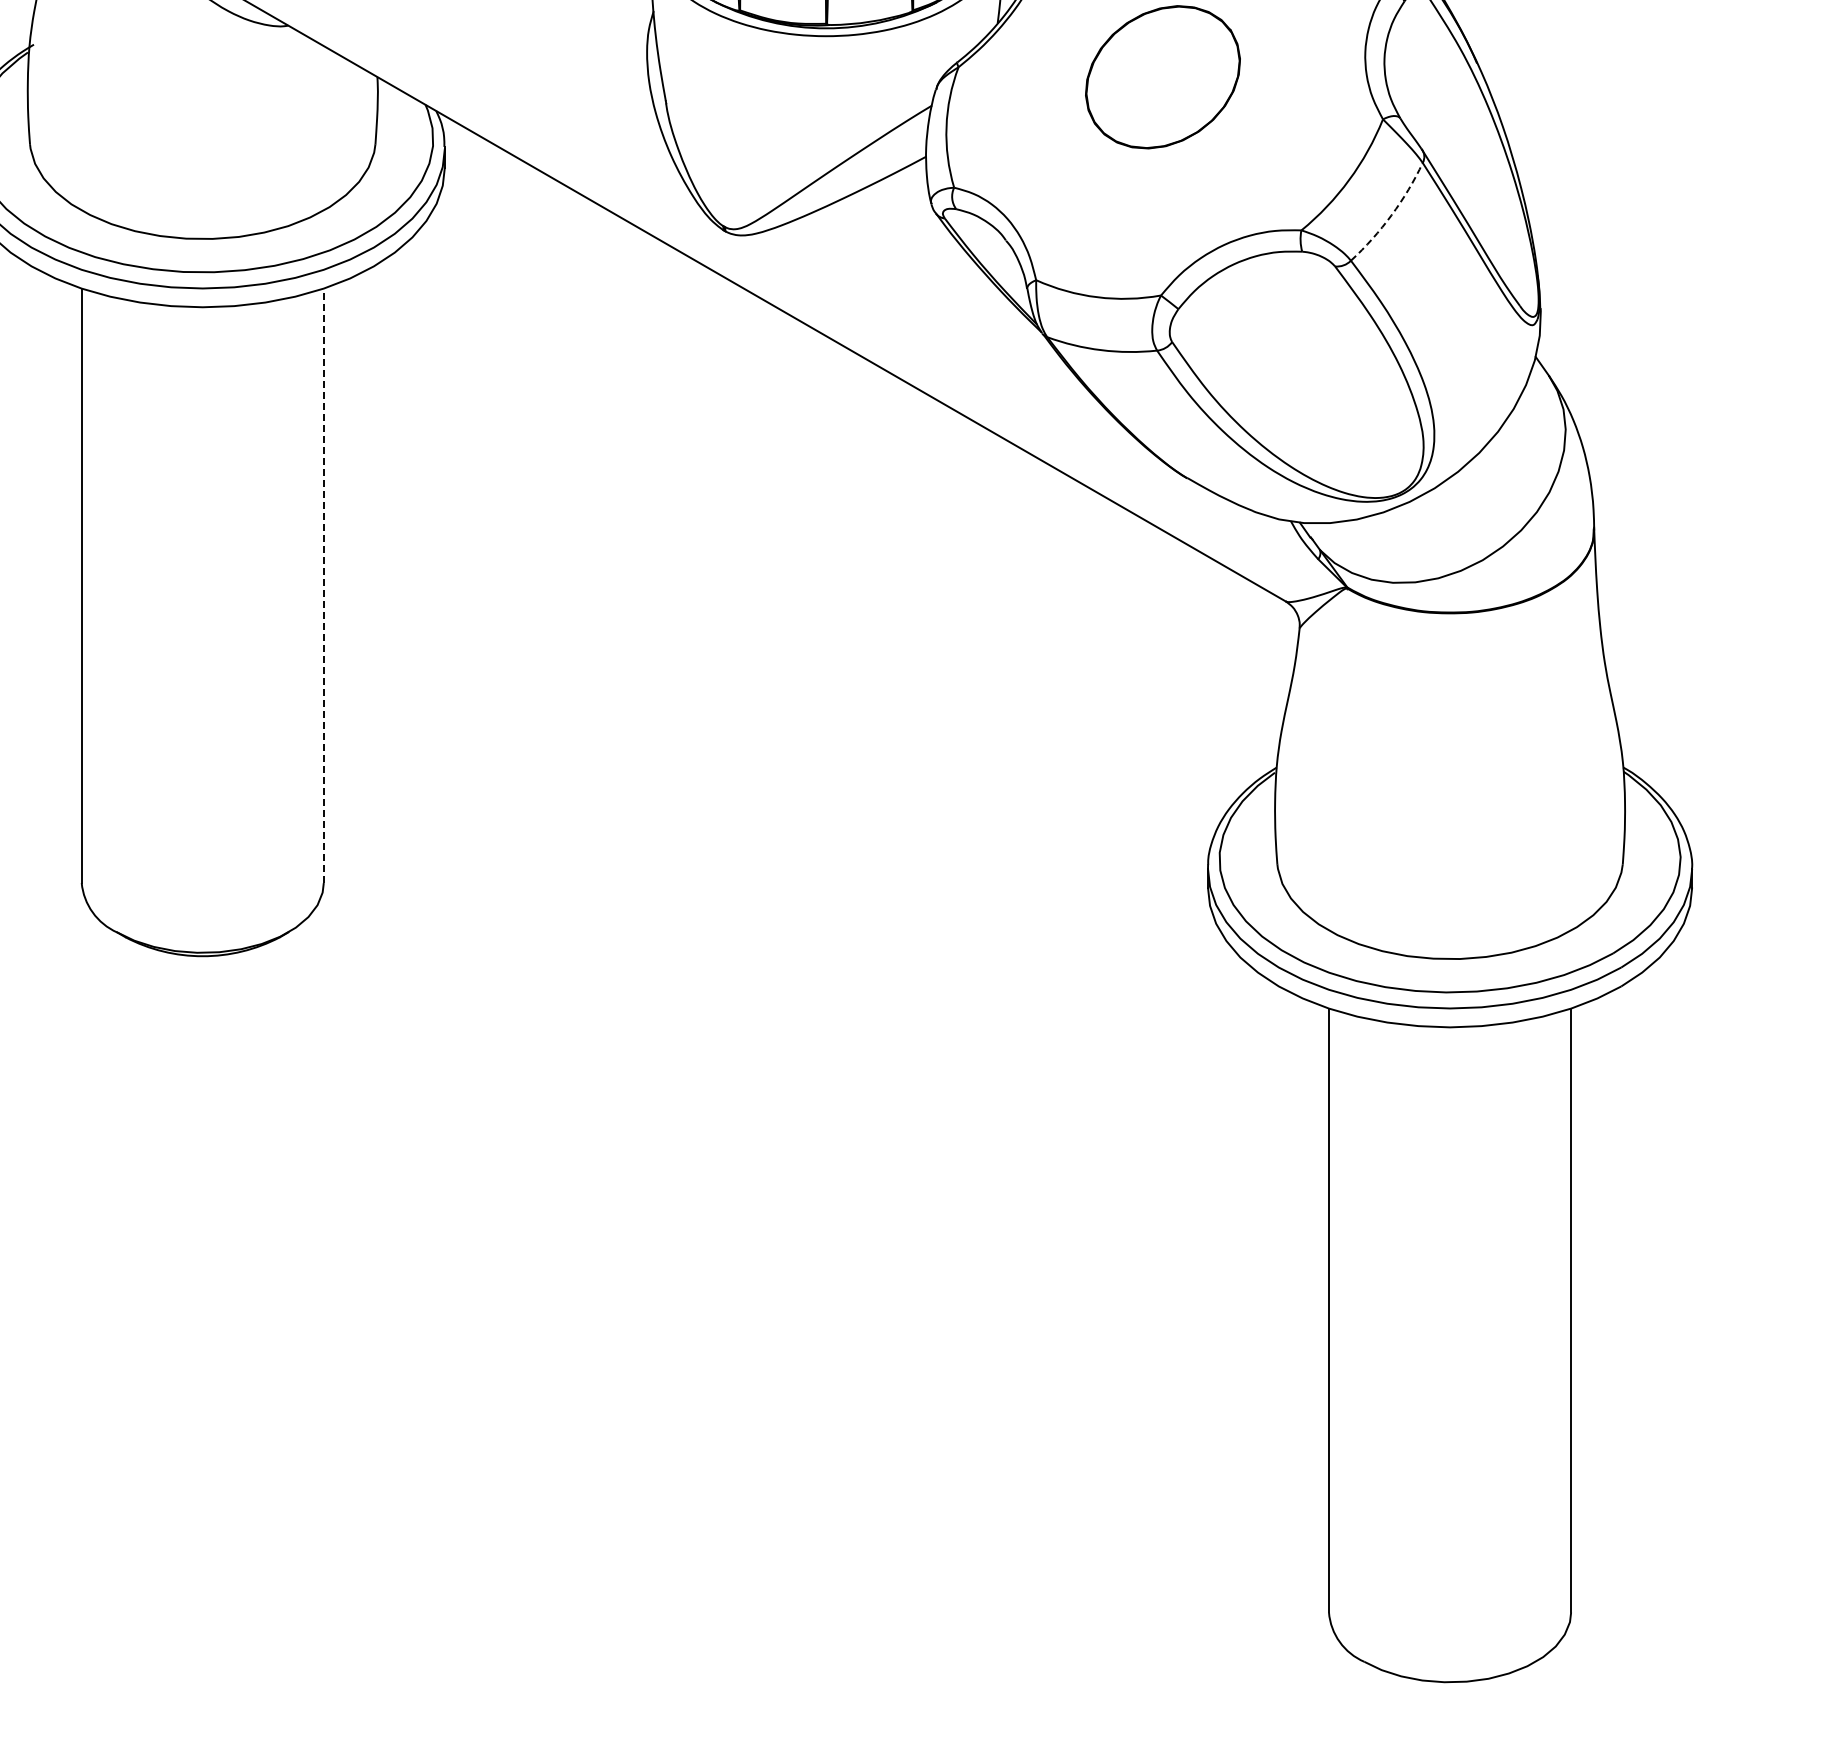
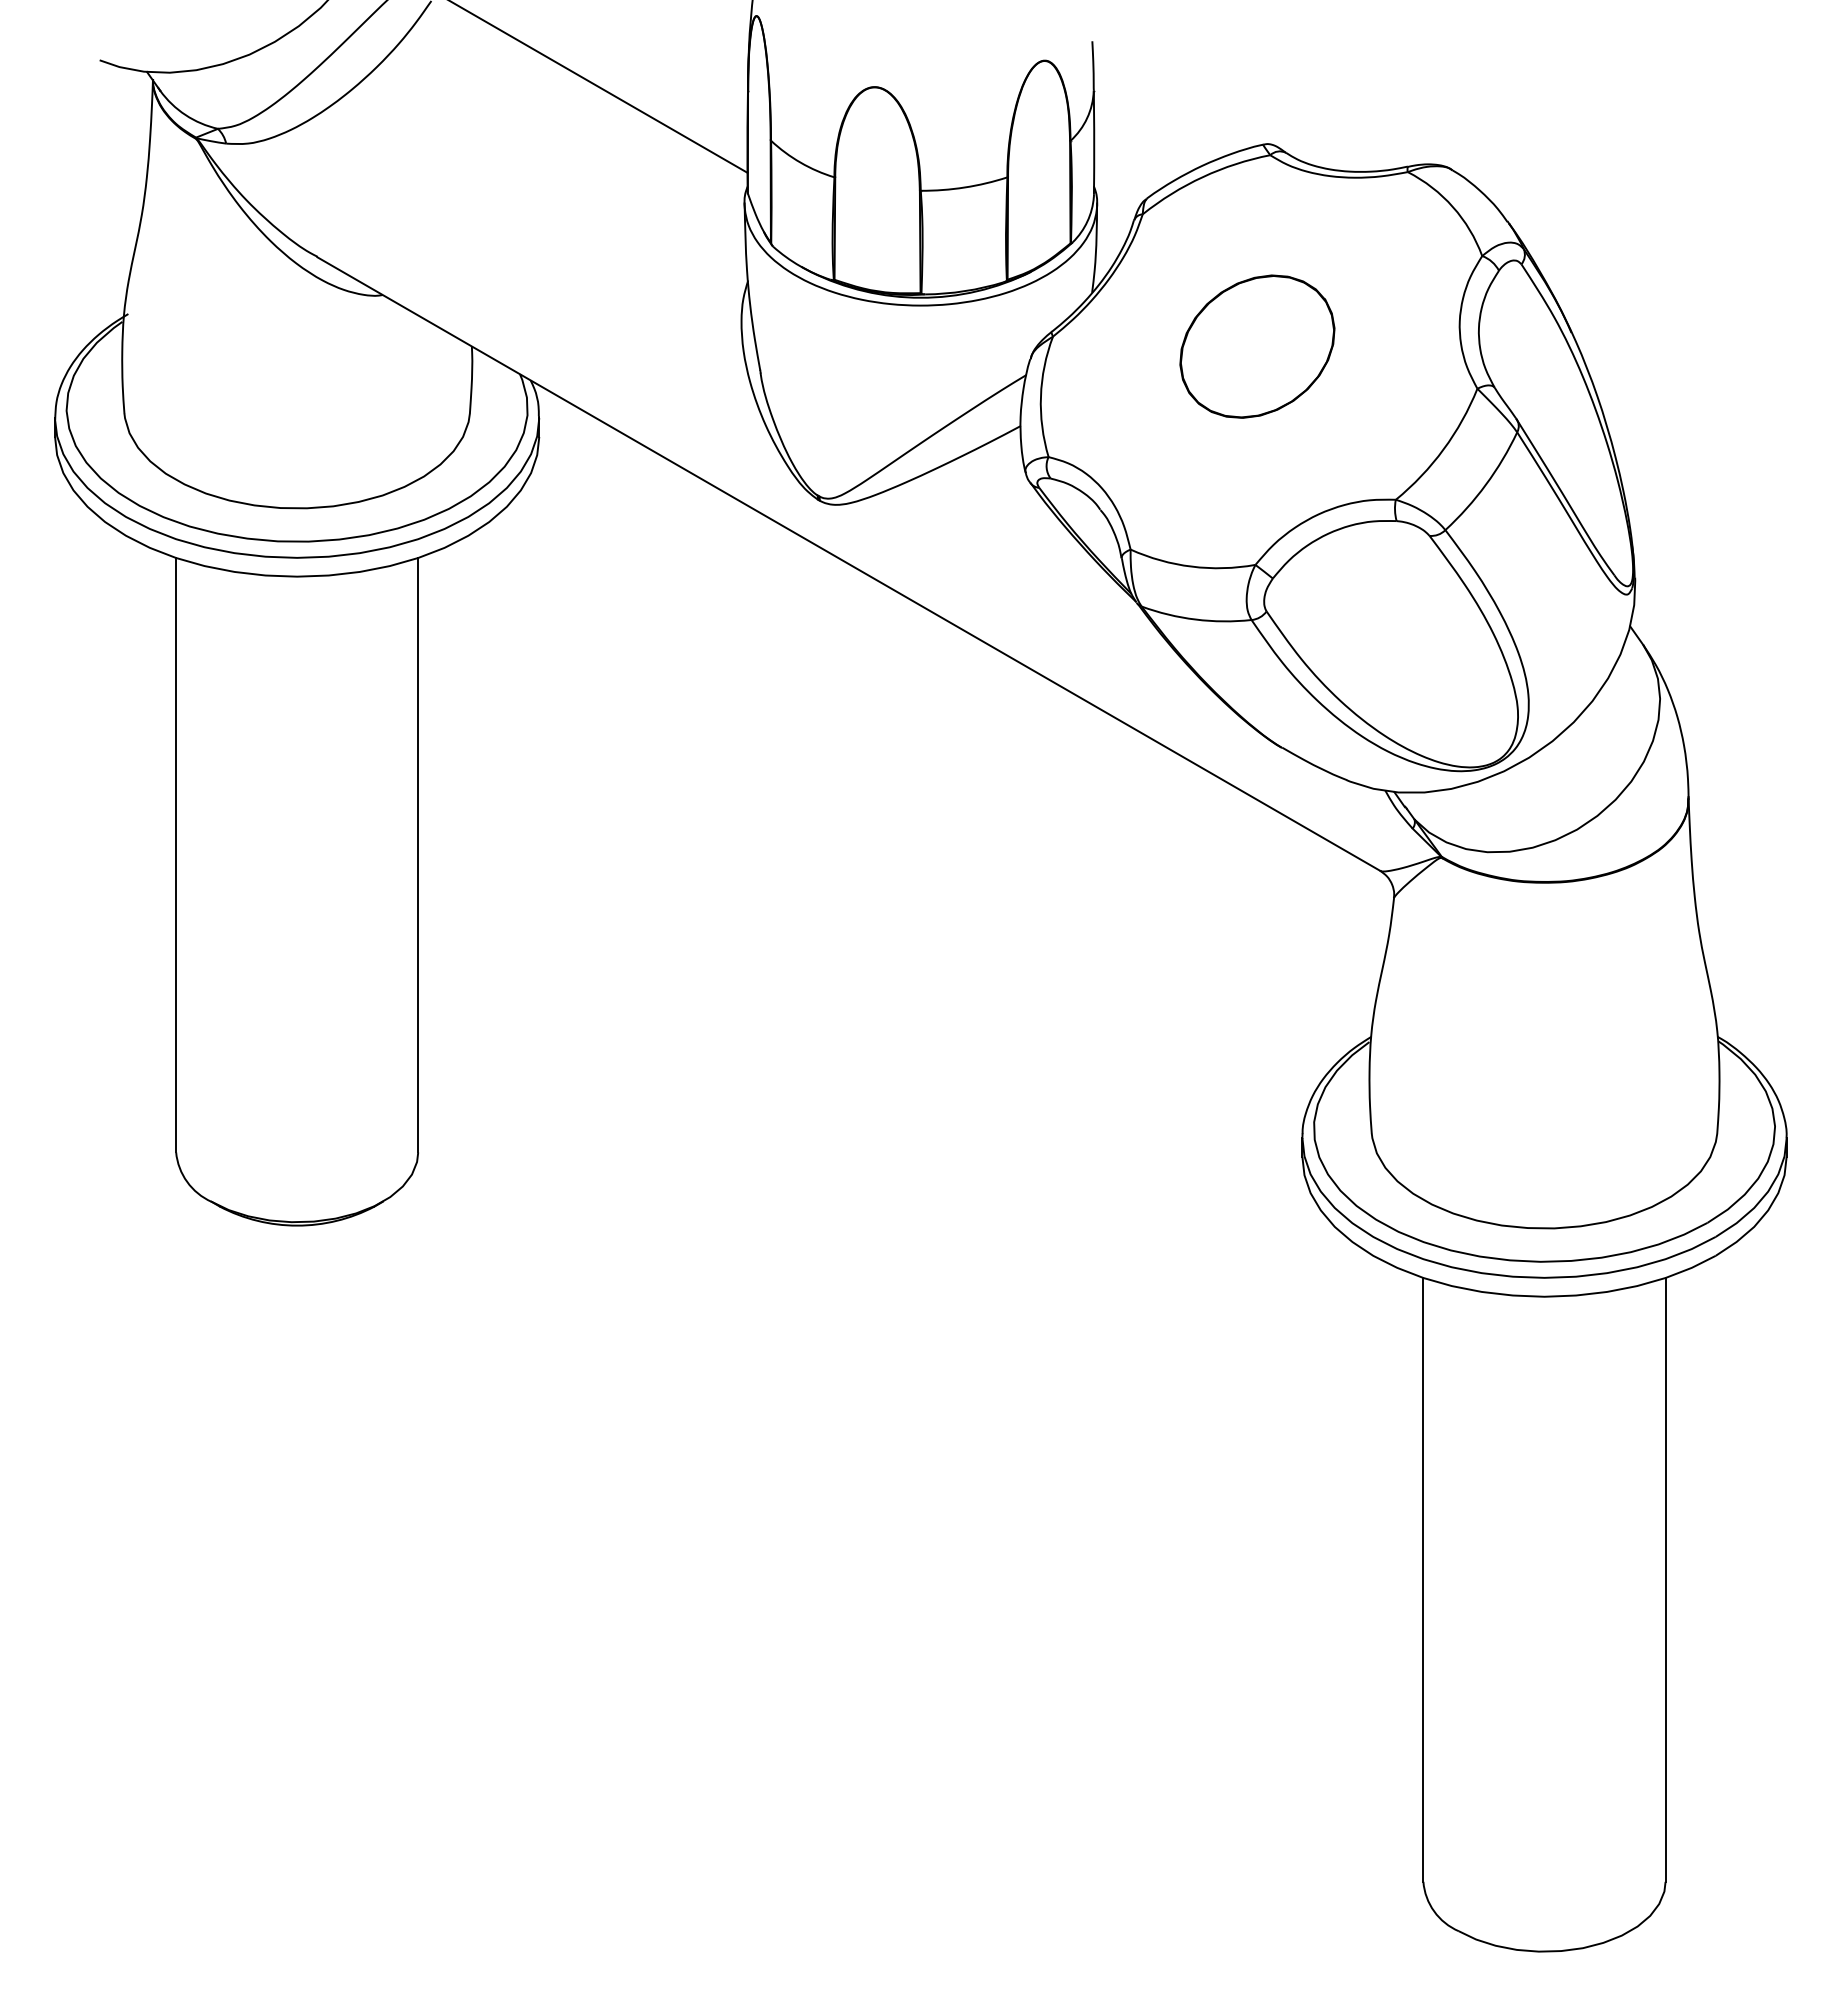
arc: (1392, 215) -> (1486, 484), dashed -> solid
line: (324, 585) -> (418, 854), dashed -> solid

